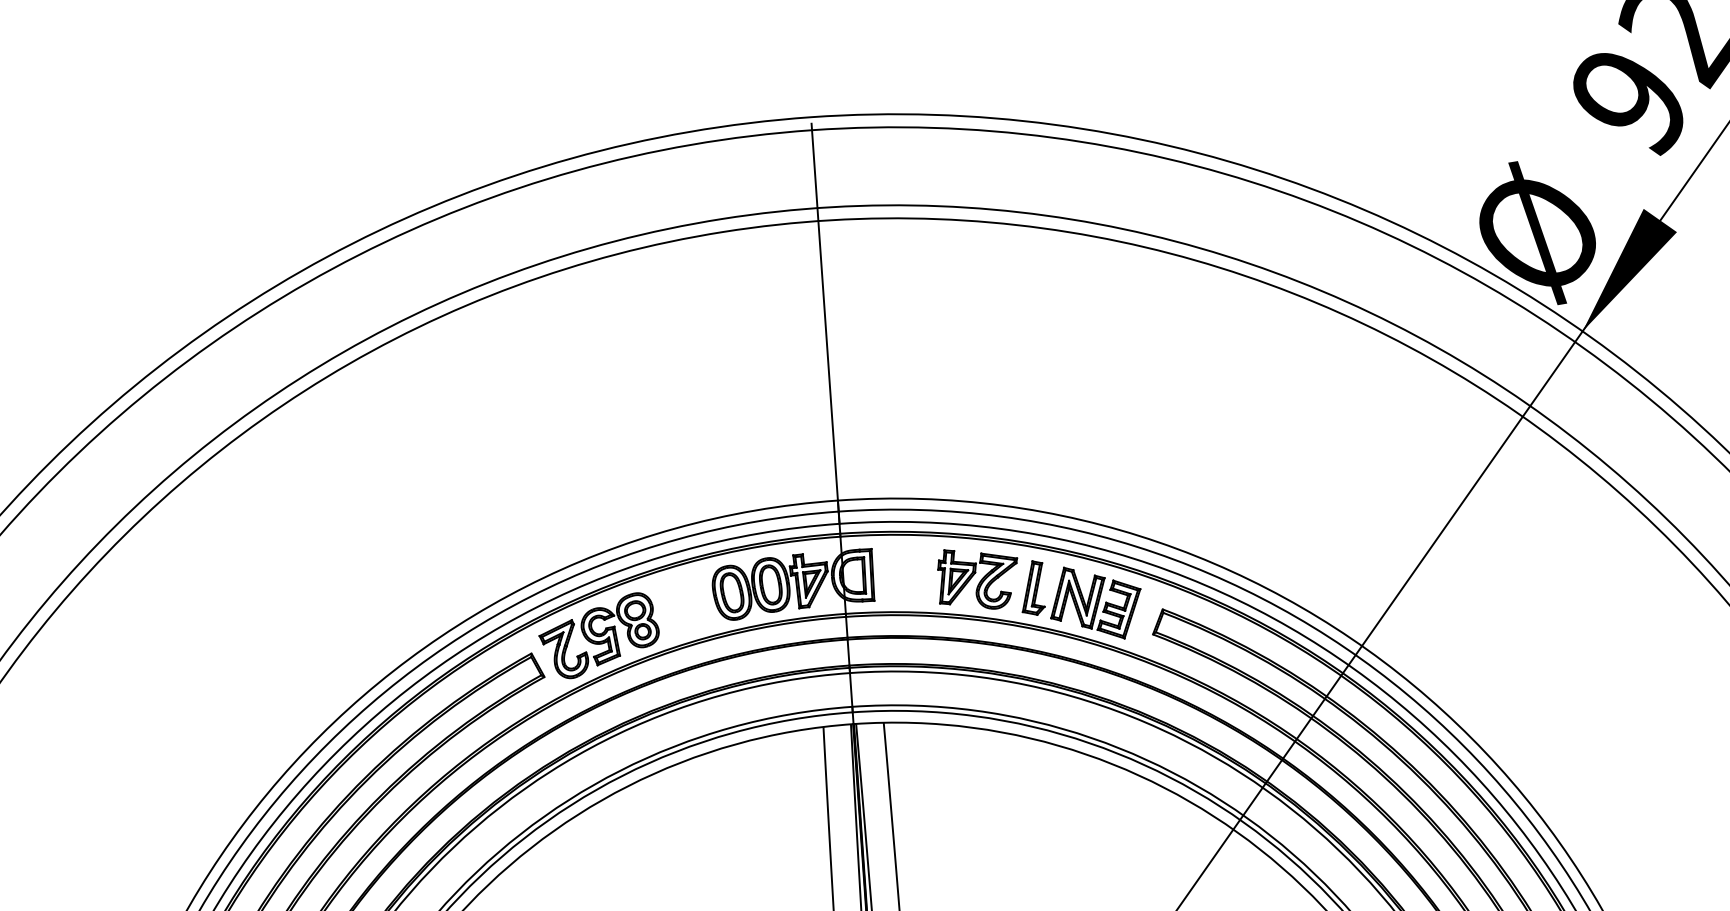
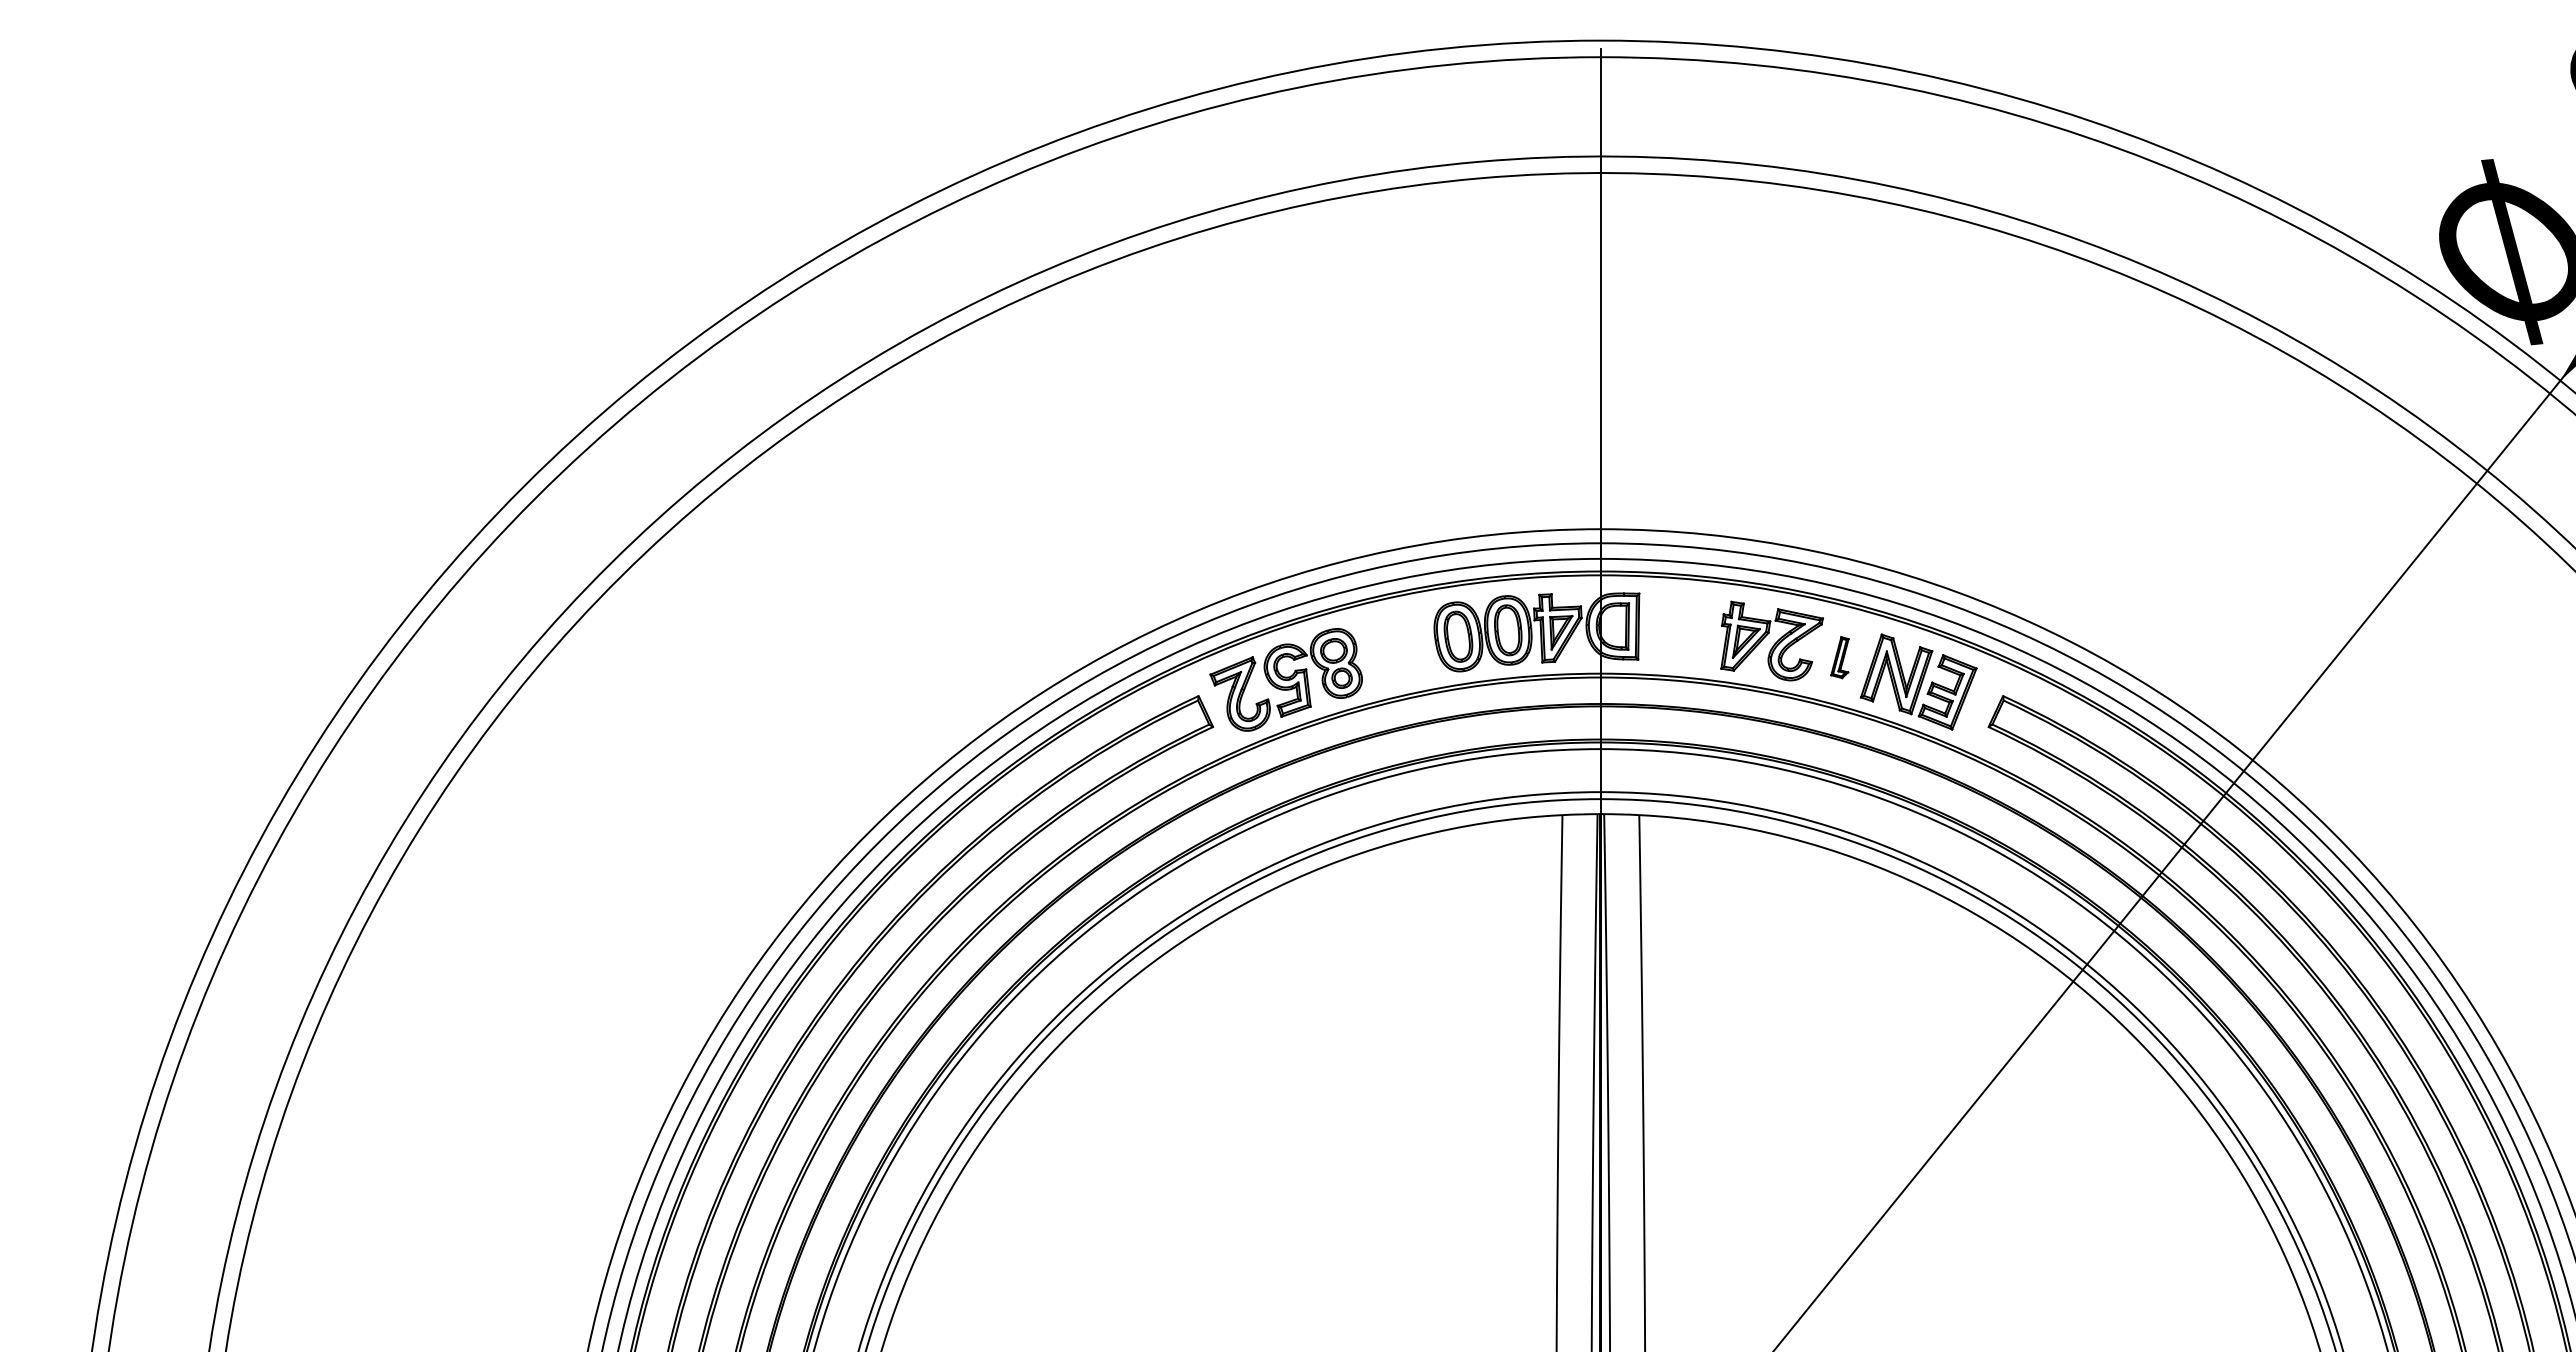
part: (1032, 588) -> (1839, 657), size x0.6

